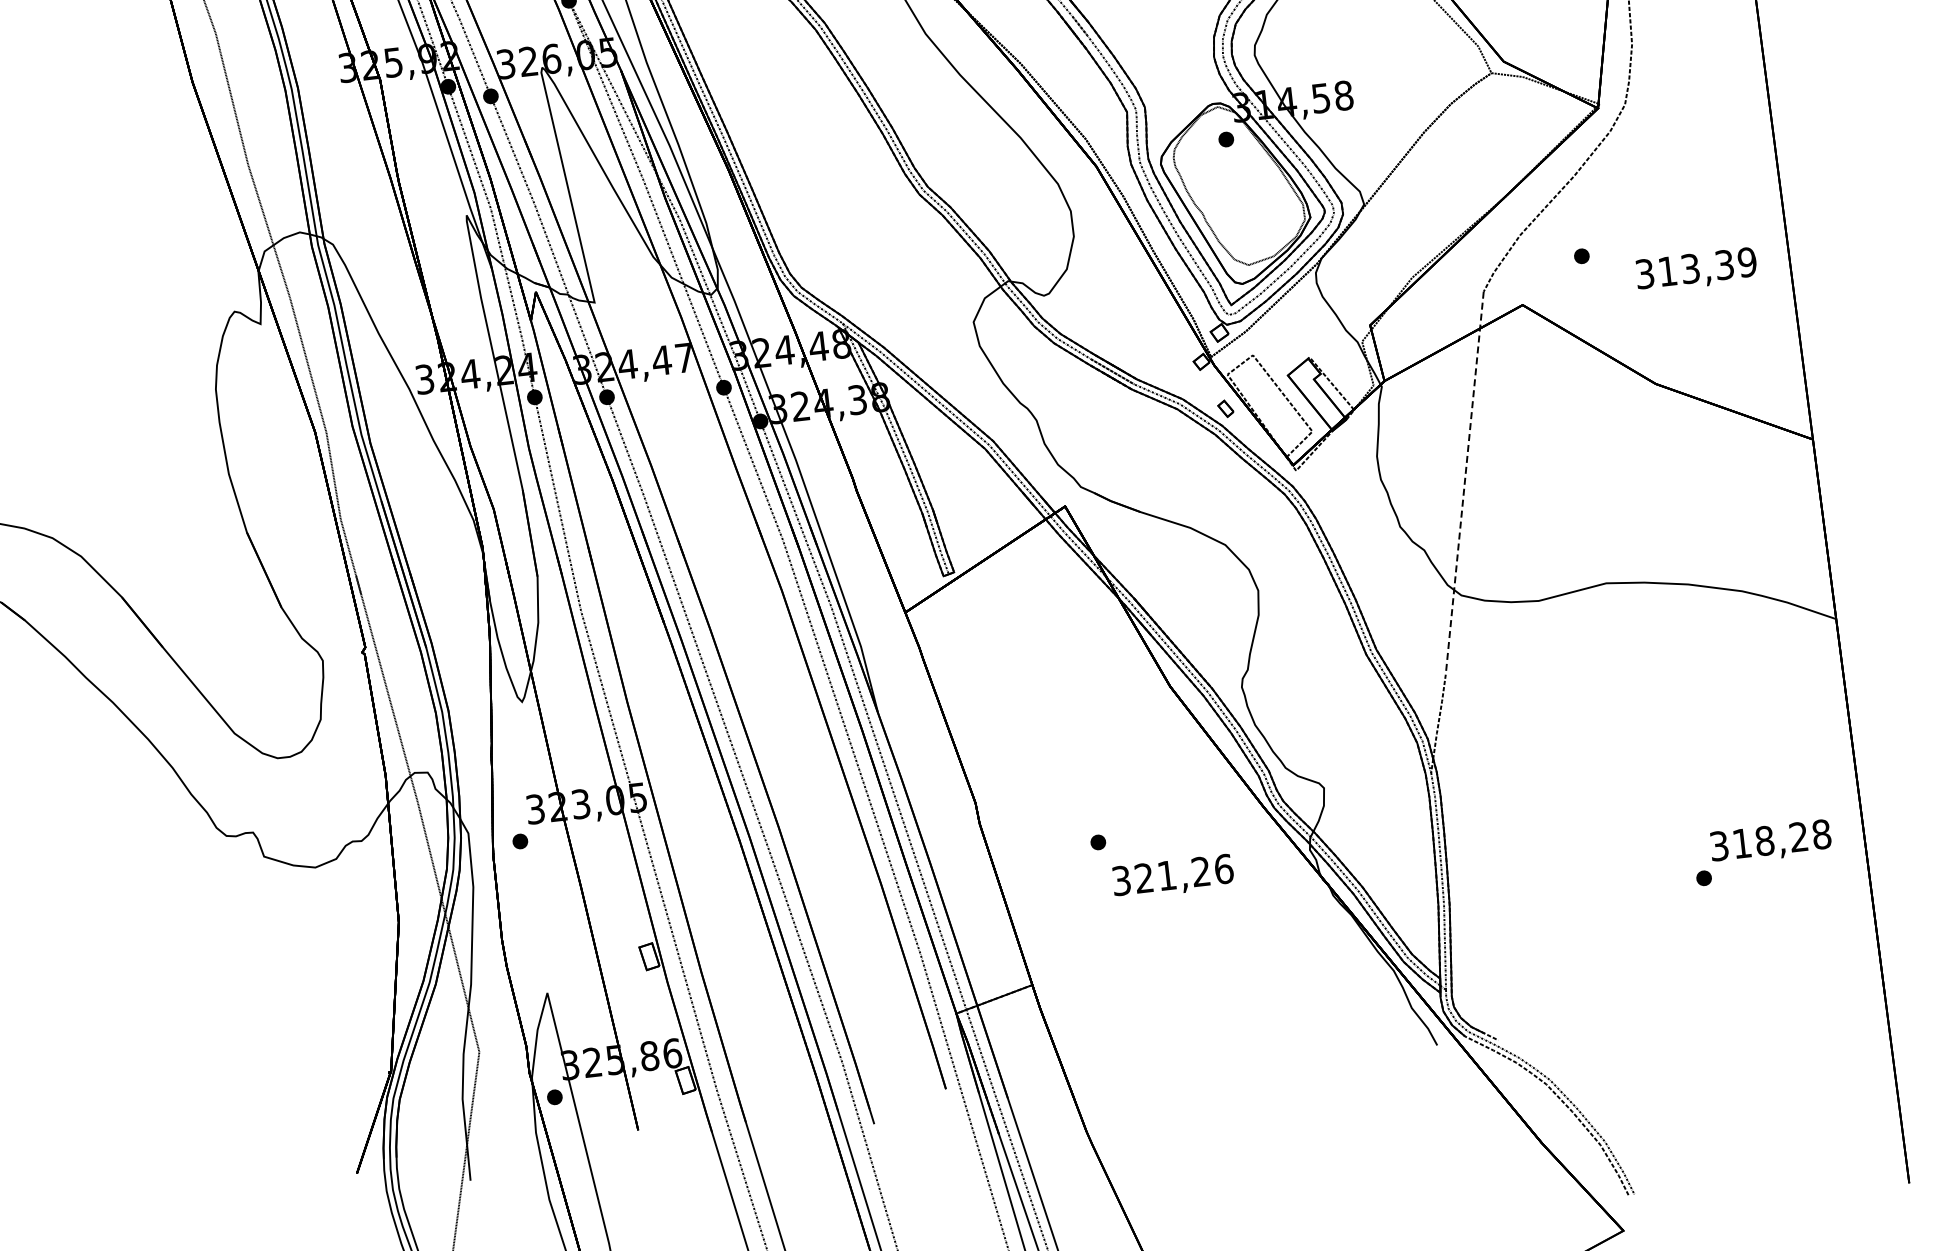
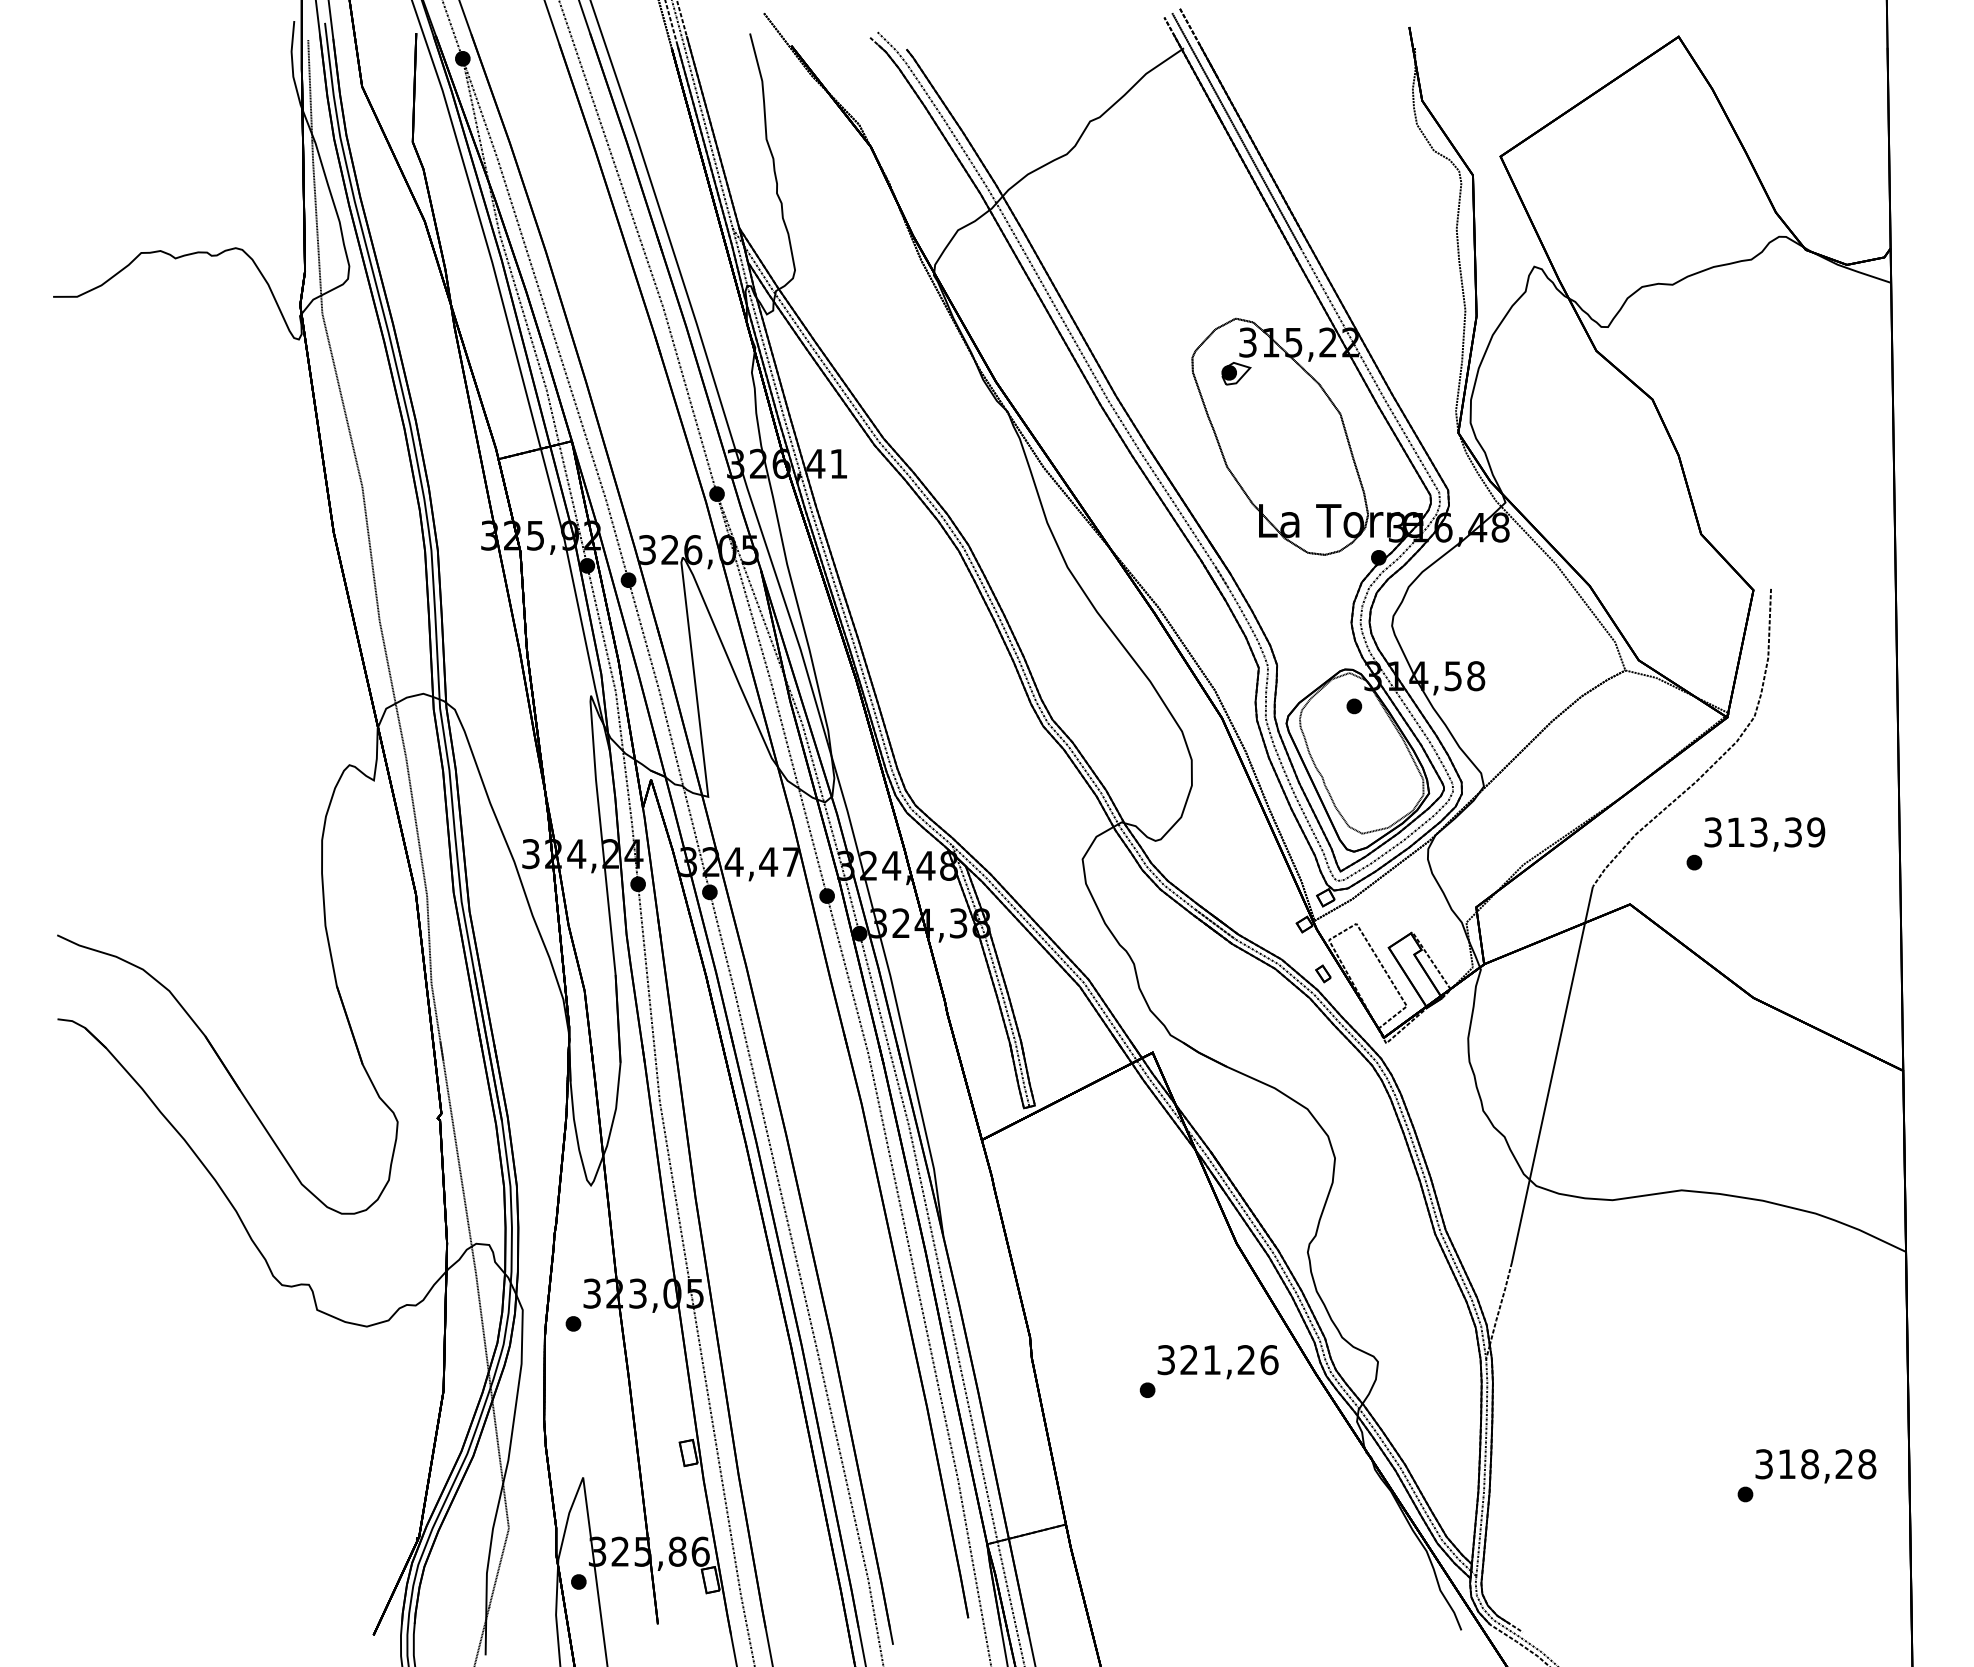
text: (1696, 270) -> (1764, 834), moved
line: (1464, 483) -> (1552, 1075), dashed -> solid
text: (1172, 877) -> (1217, 1362), moved

